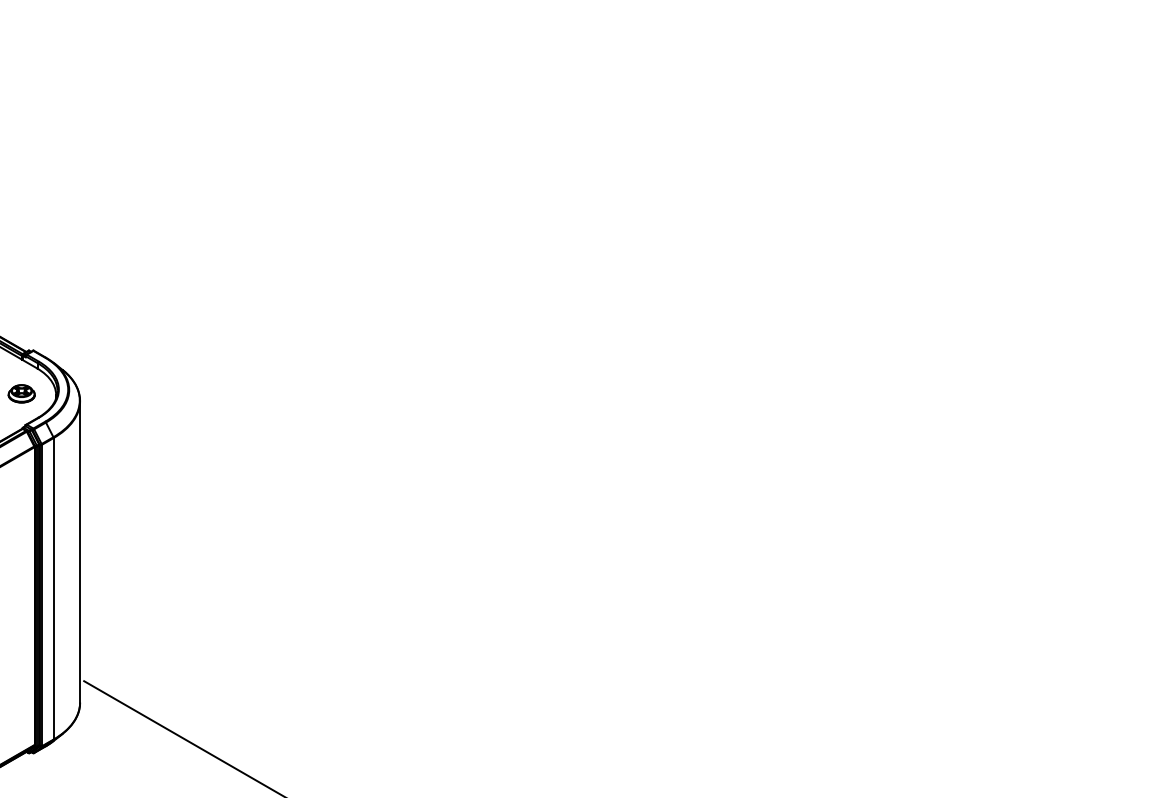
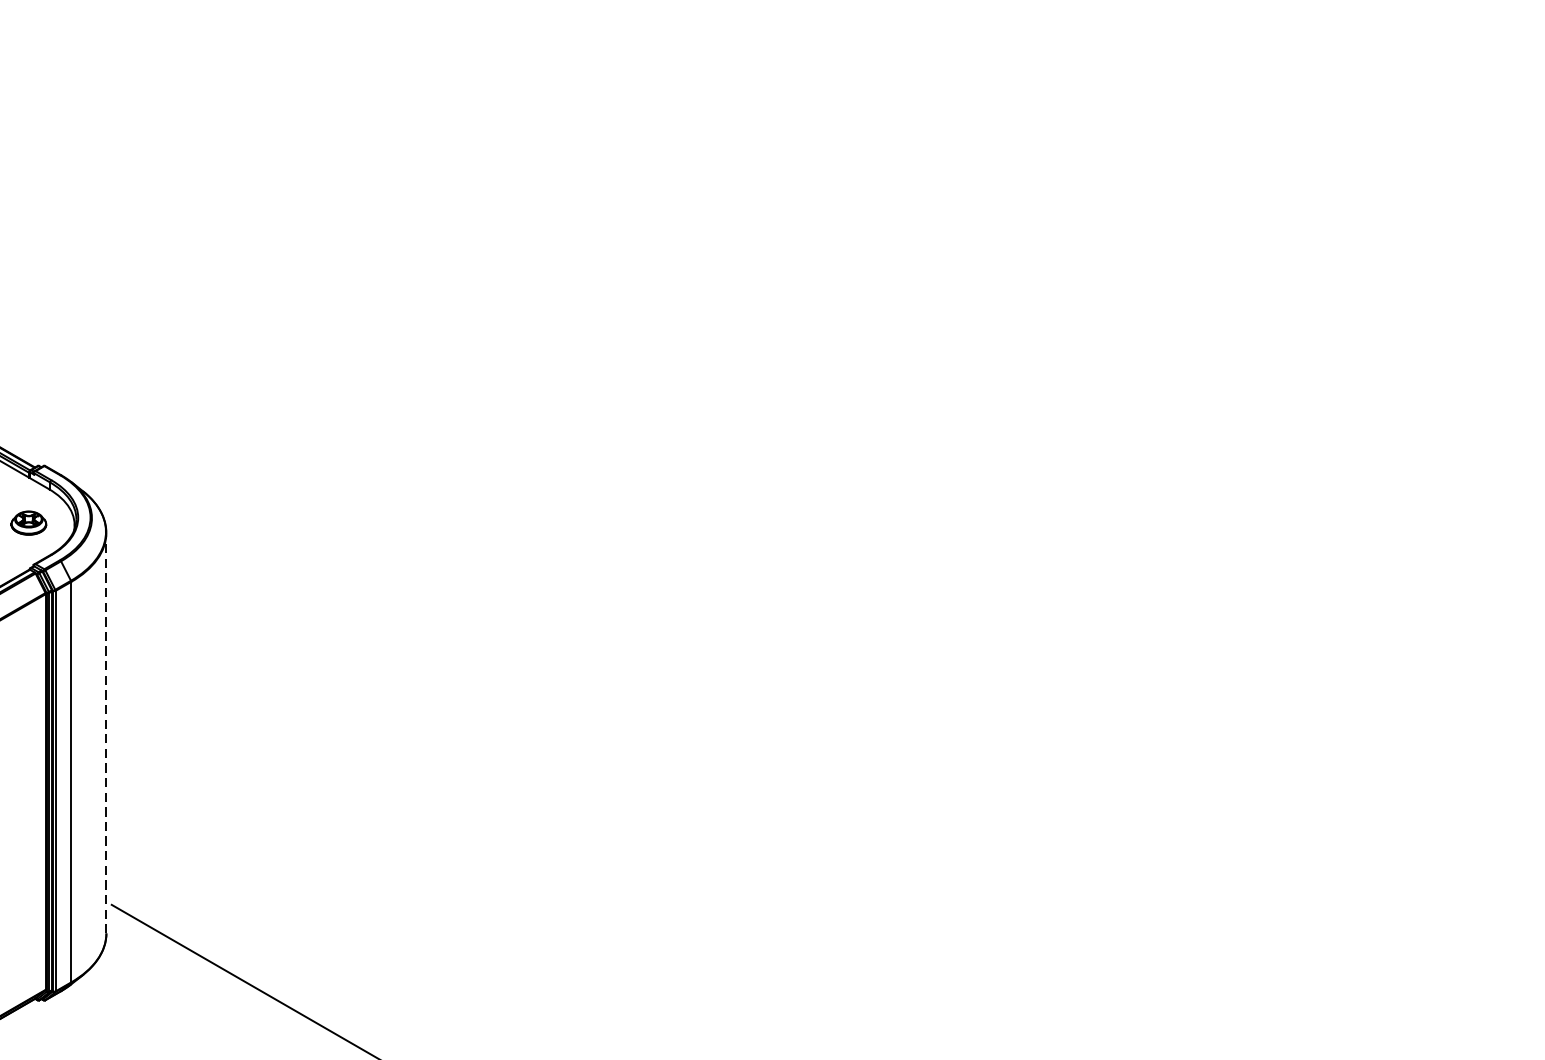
line: (80, 551) -> (106, 732), solid -> dashed

